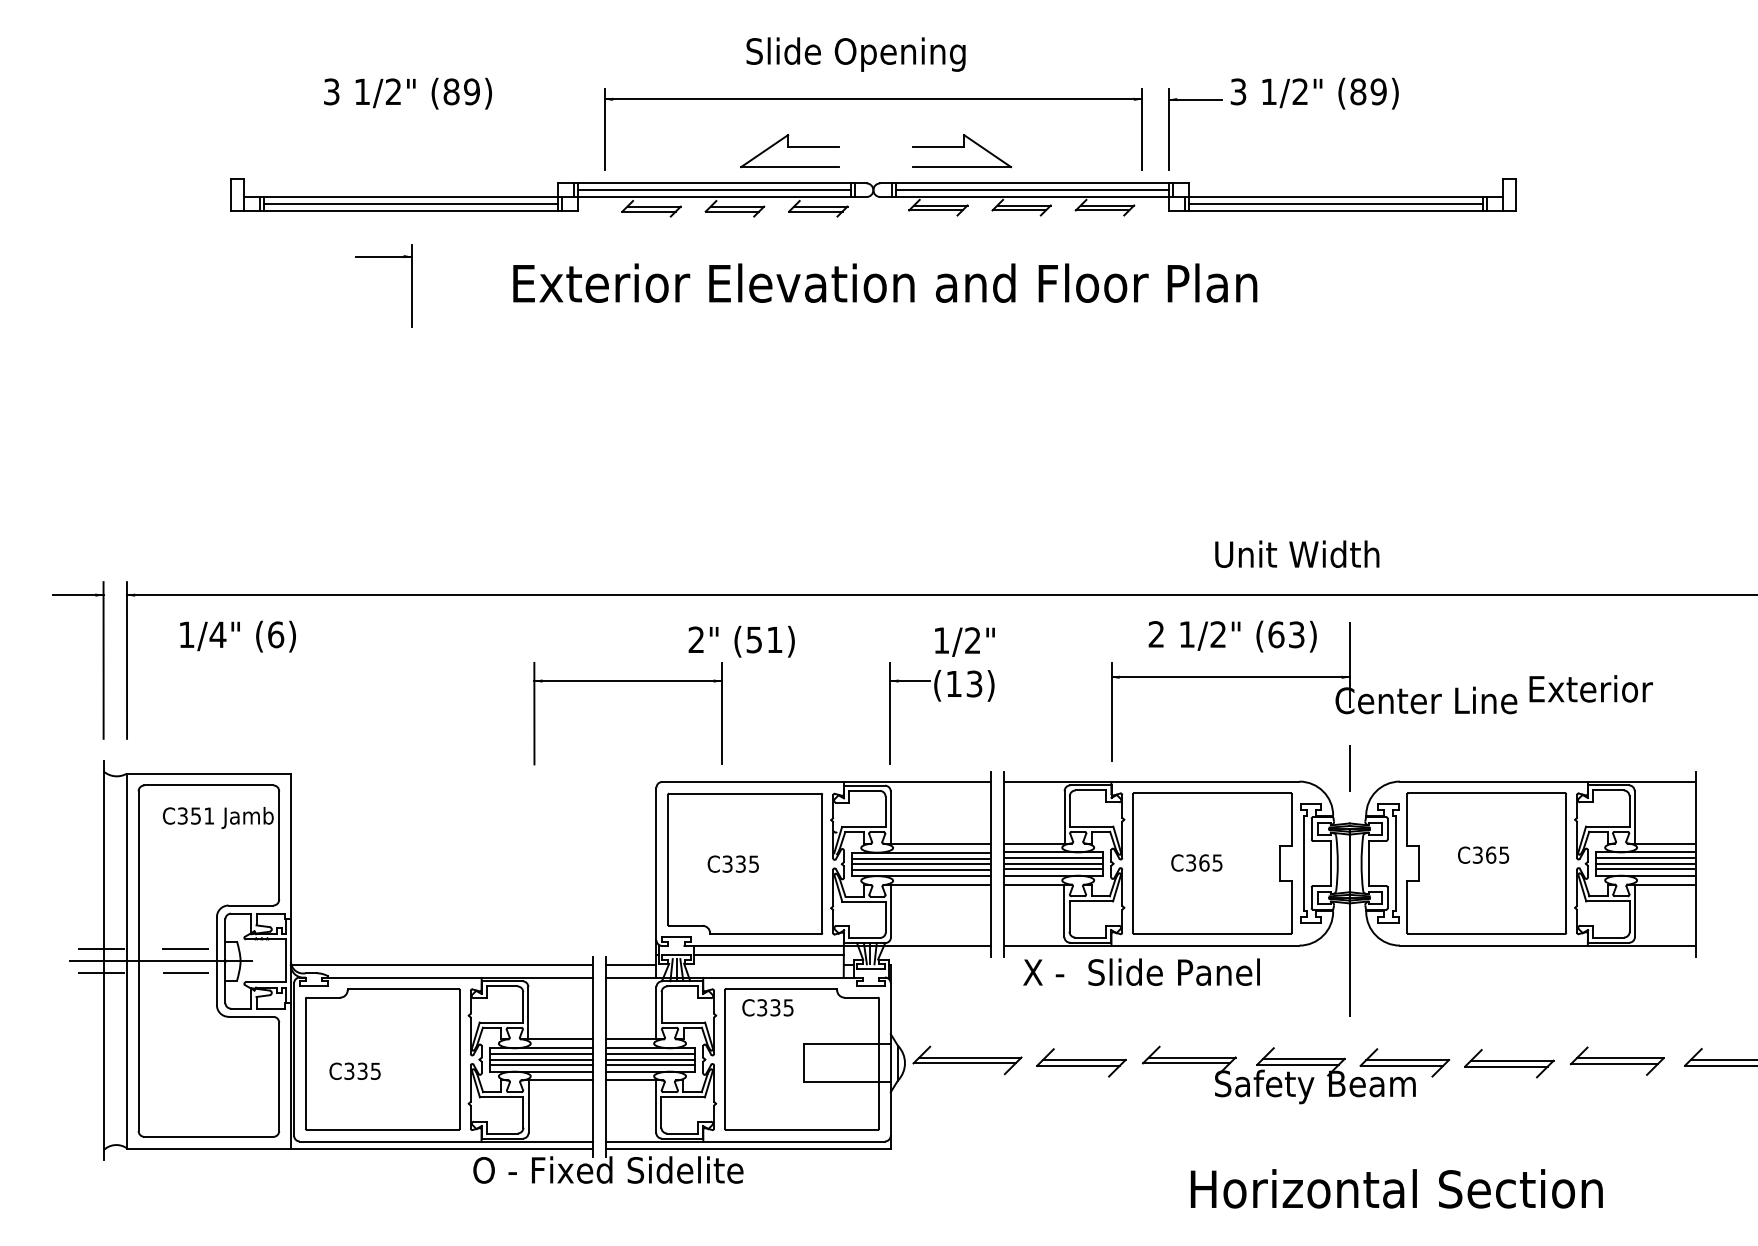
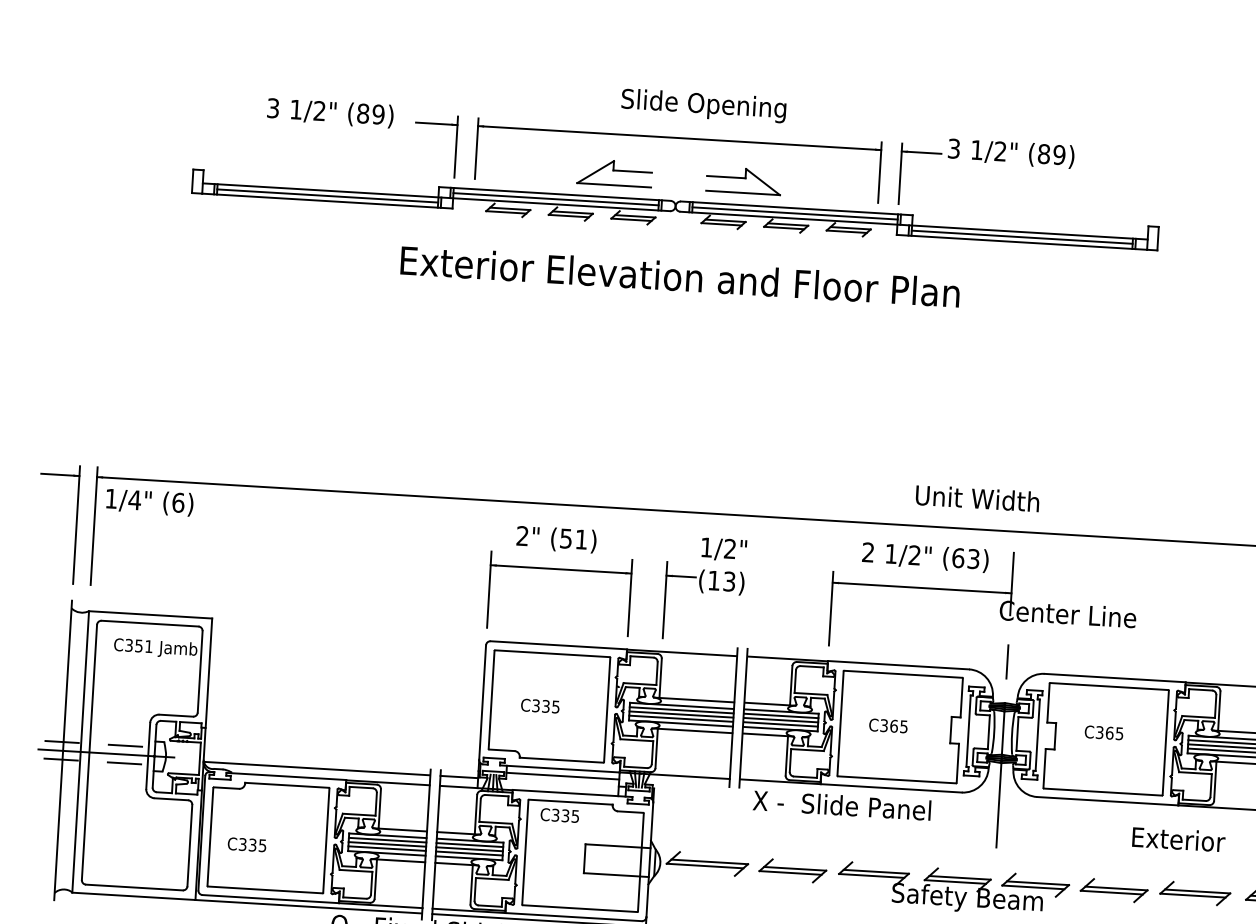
text: (855, 54) -> (703, 105), moved
part: (383, 257) -> (436, 124), moved
text: (237, 636) -> (149, 502), moved
part: (627, 681) -> (560, 569), moved
text: (1590, 688) -> (1178, 839), moved

